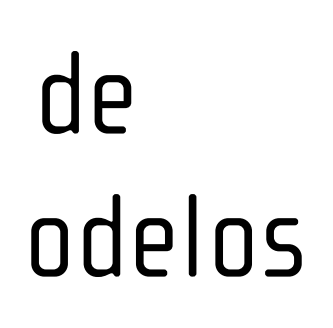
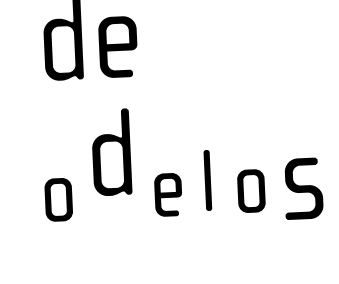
part: (101, 235) -> (111, 152), moved
part: (192, 235) -> (207, 180), size x0.7
part: (49, 247) -> (58, 199), size x0.7
part: (154, 247) -> (168, 194), size x0.7
part: (233, 247) -> (251, 191), size x0.7

